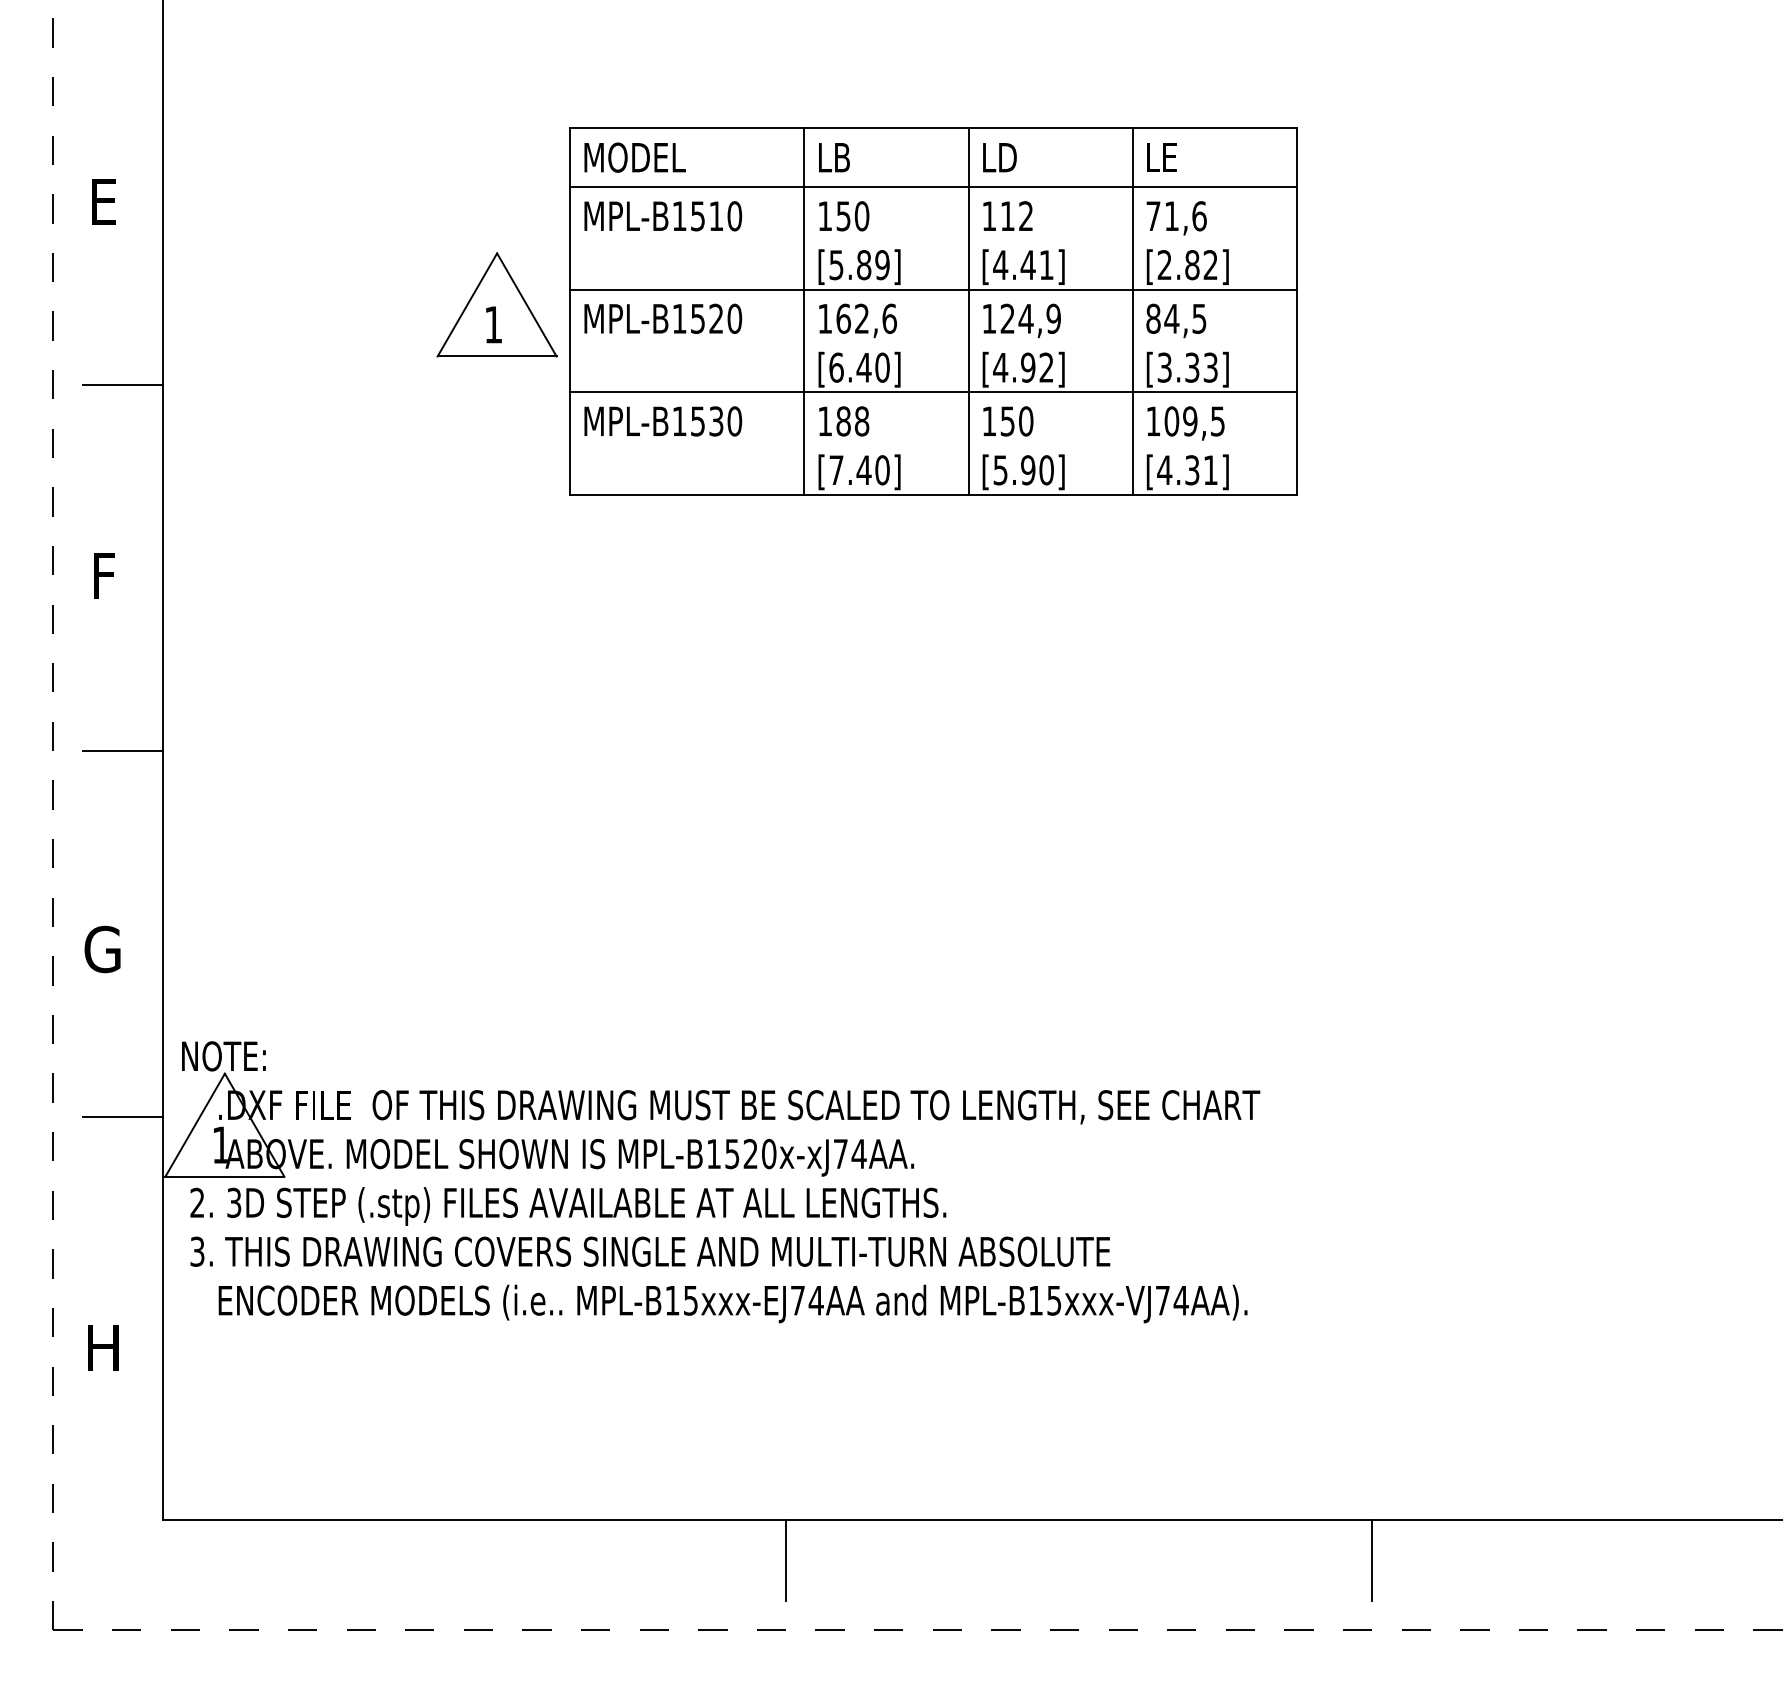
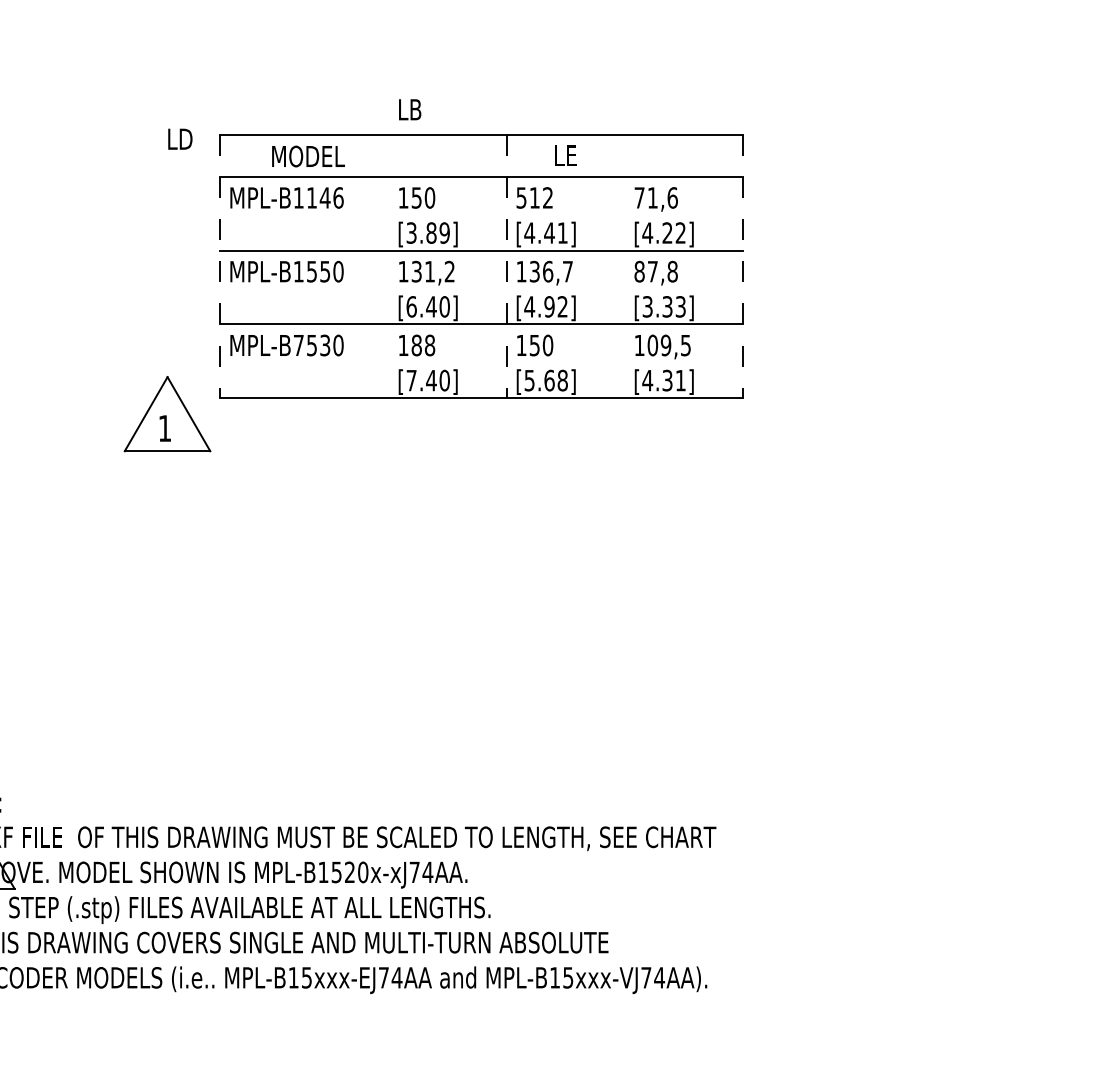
text: (634, 157) -> (308, 156), moved
text: (834, 157) -> (410, 109), moved
text: (999, 157) -> (180, 139), moved
text: (1161, 157) -> (565, 155), moved
text: (716, 216) -> (325, 198), MPL-B1510 -> MPL-B1146
text: (989, 216) -> (521, 198), 112 -> 512
text: (836, 264) -> (411, 232), [5.89] -> [3.89]
text: (1178, 265) -> (657, 233), [2.82] -> [4.22]
part: (496, 304) -> (167, 413), moved
line: (804, 311) -> (388, 266), removed
line: (1132, 311) -> (624, 266), removed
line: (569, 312) -> (219, 267), solid -> dashed
line: (968, 312) -> (506, 267), solid -> dashed
line: (1296, 312) -> (742, 267), solid -> dashed
text: (716, 318) -> (325, 271), MPL-B1520 -> MPL-B1550
text: (866, 318) -> (433, 271), 162,6 -> 131,2
text: (1030, 318) -> (551, 271), 124,9 -> 136,7
text: (1185, 318) -> (662, 271), 84,5 -> 87,8
text: (679, 420) -> (298, 344), MPL-B1530 -> MPL-B7530
text: (1037, 470) -> (556, 380), [5.90] -> [5.68]

